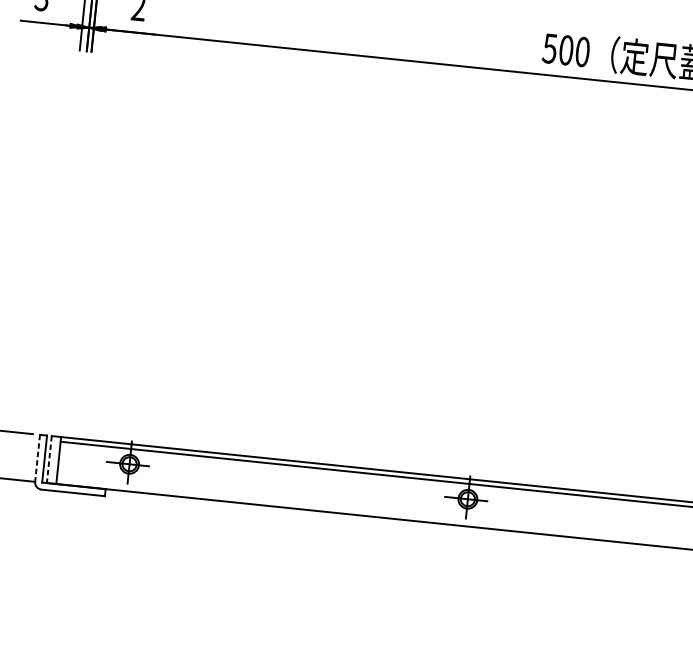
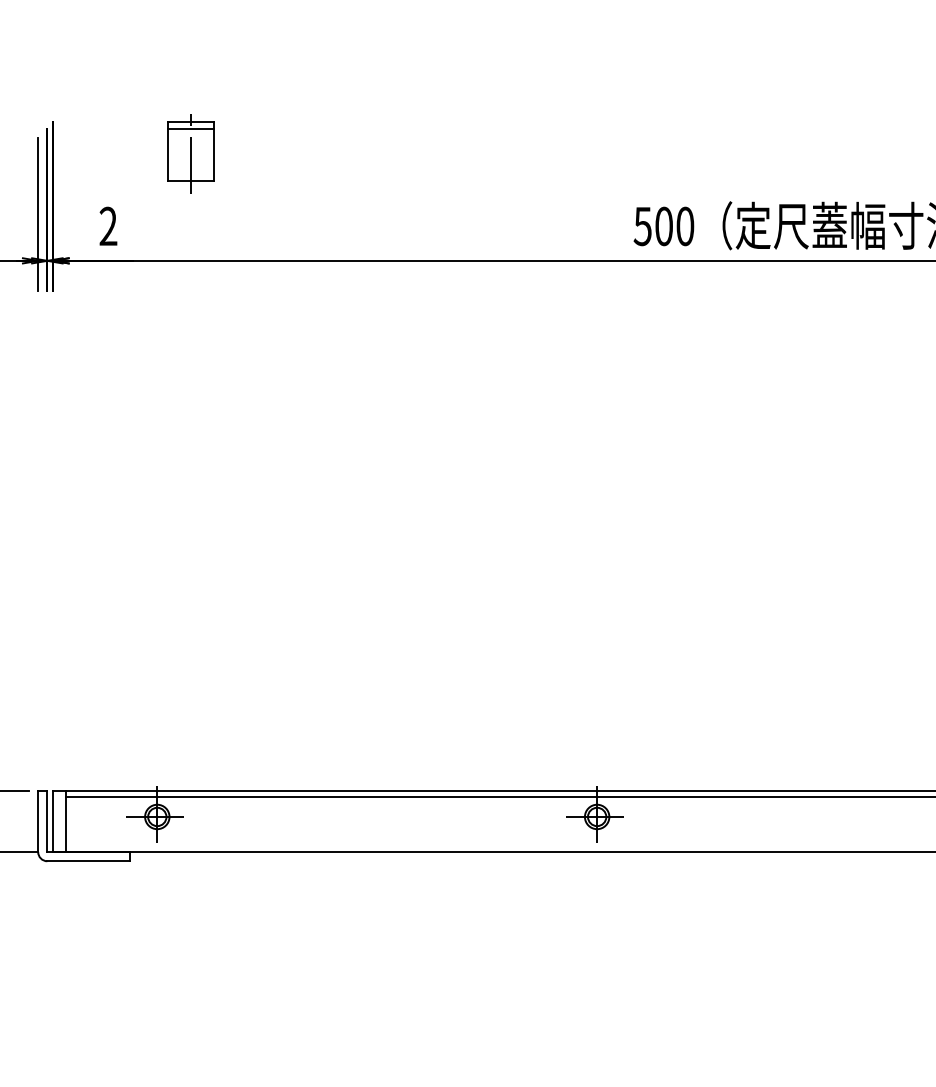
line: (37, 458) -> (38, 821), dashed -> solid
line: (49, 459) -> (53, 821), dashed -> solid

